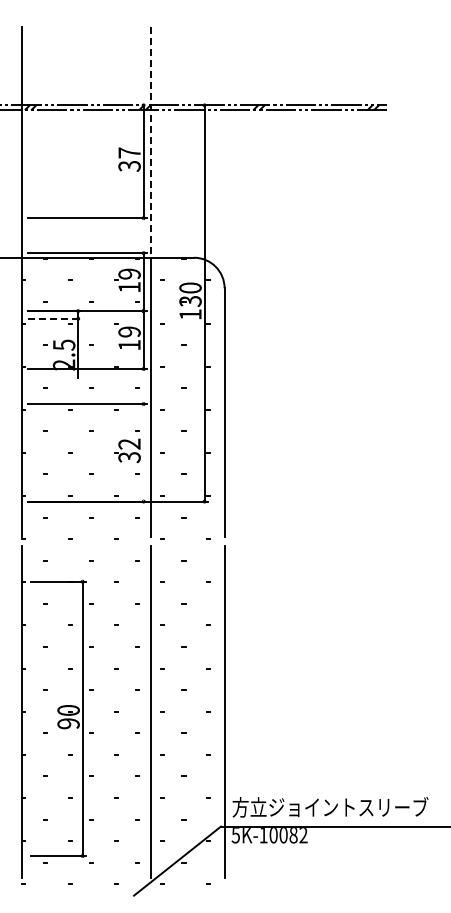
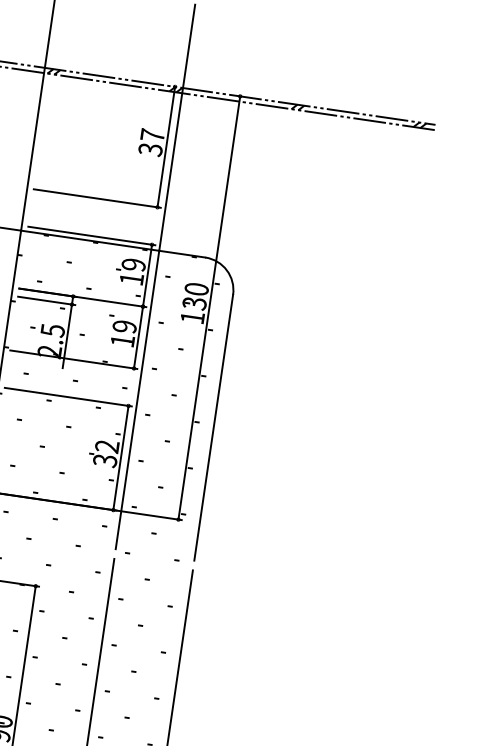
line: (151, 143) -> (177, 128), dashed -> solid
line: (54, 318) -> (46, 300), dashed -> solid
line: (143, 452) -> (120, 457), added

